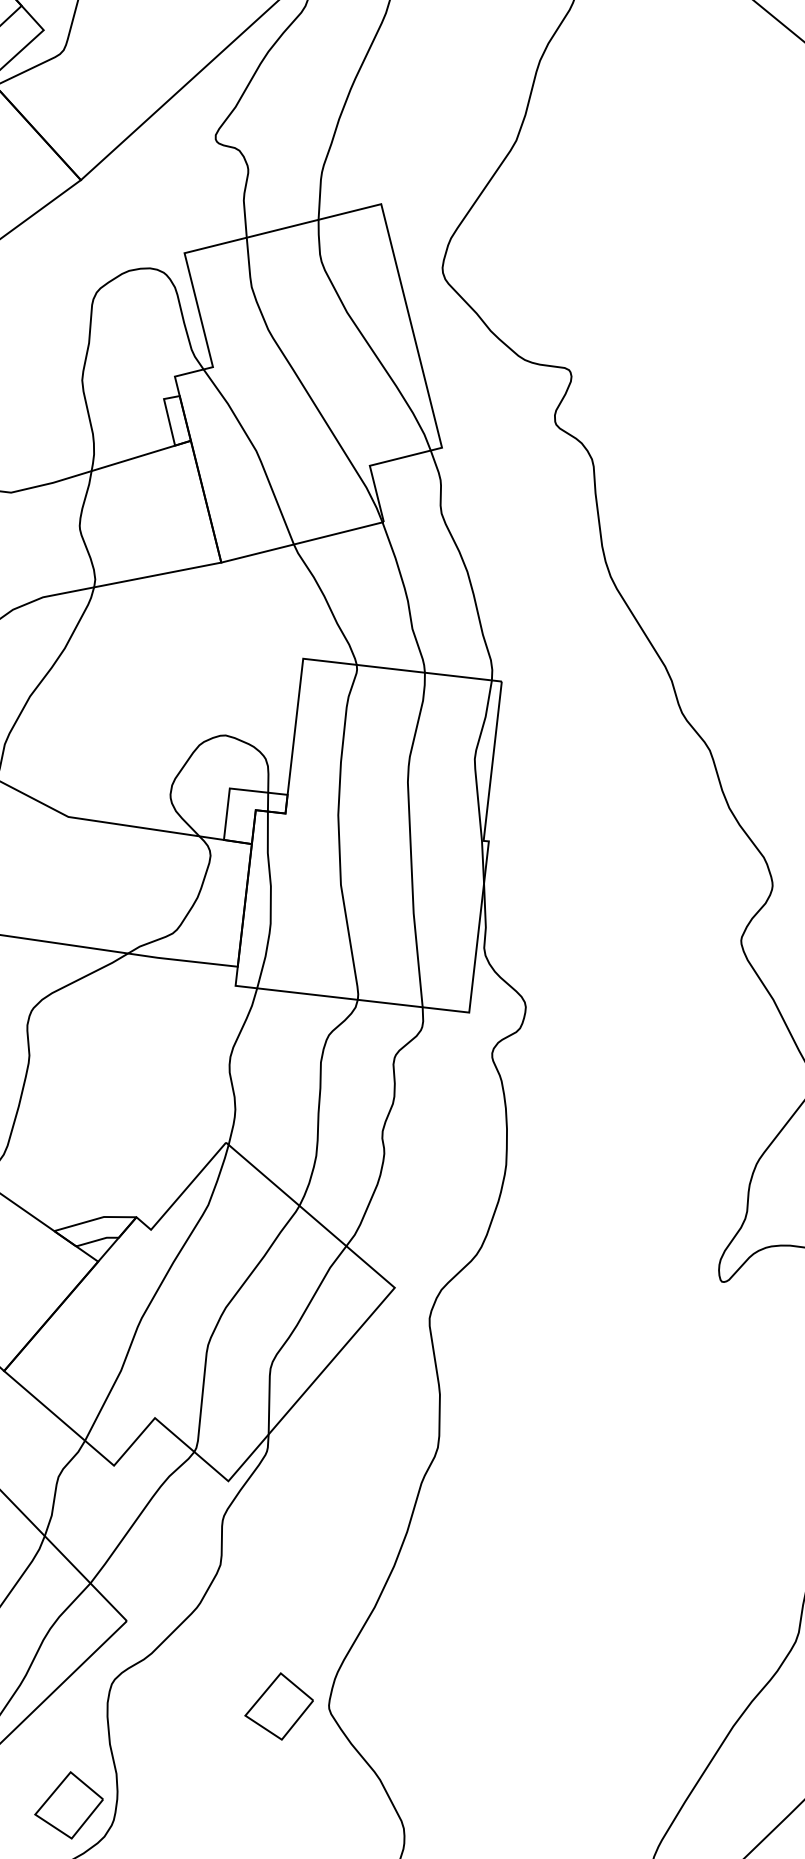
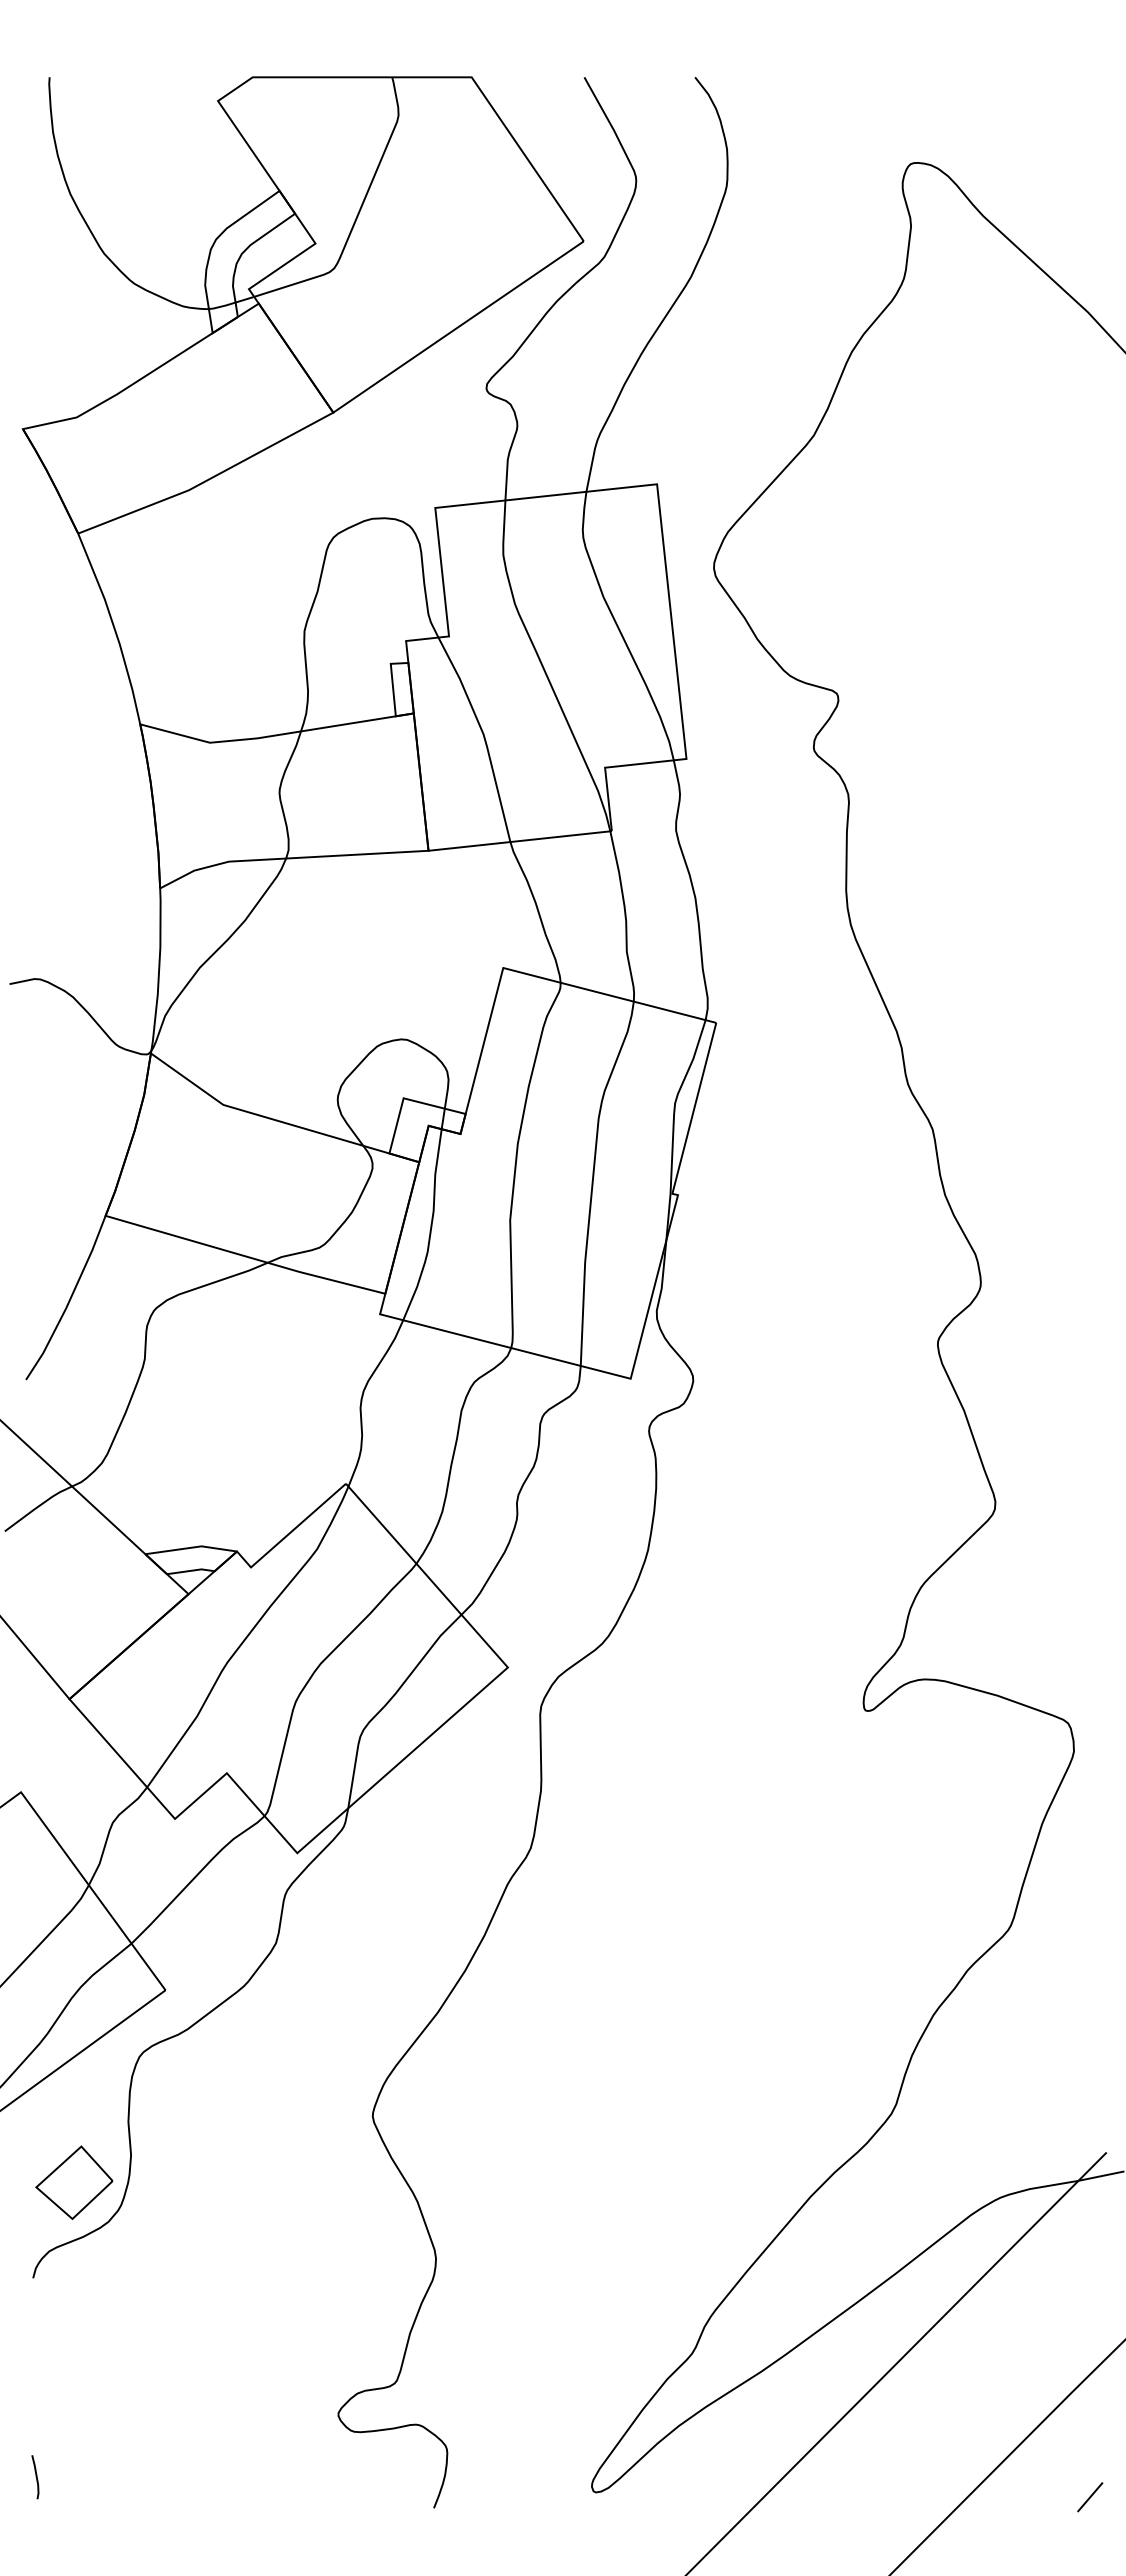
part: (279, 1706) -> (318, 2106), removed

